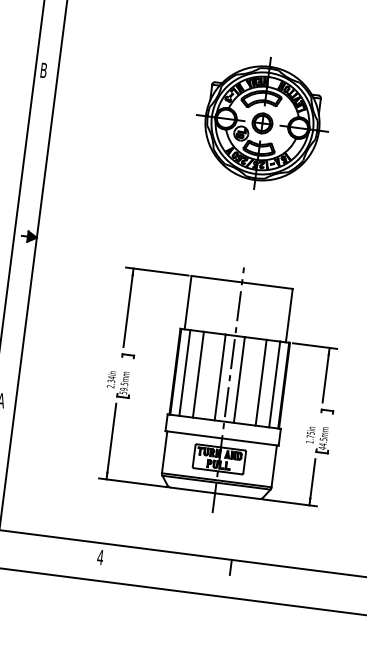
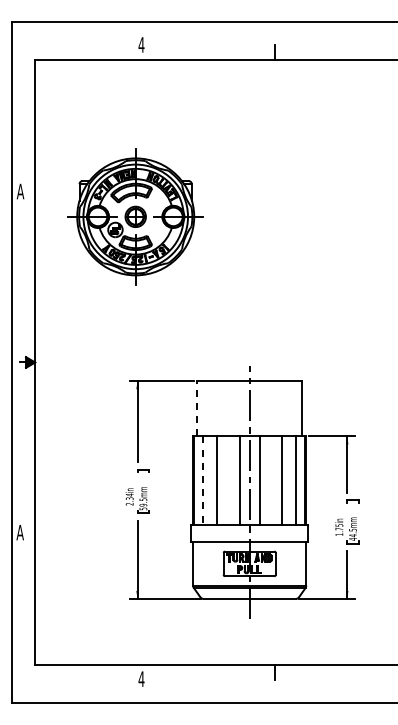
text: (43, 70) -> (20, 191), B -> A
part: (262, 123) -> (135, 216), moved
line: (188, 302) -> (197, 408), solid -> dashed
line: (184, 373) -> (203, 481), solid -> dashed

